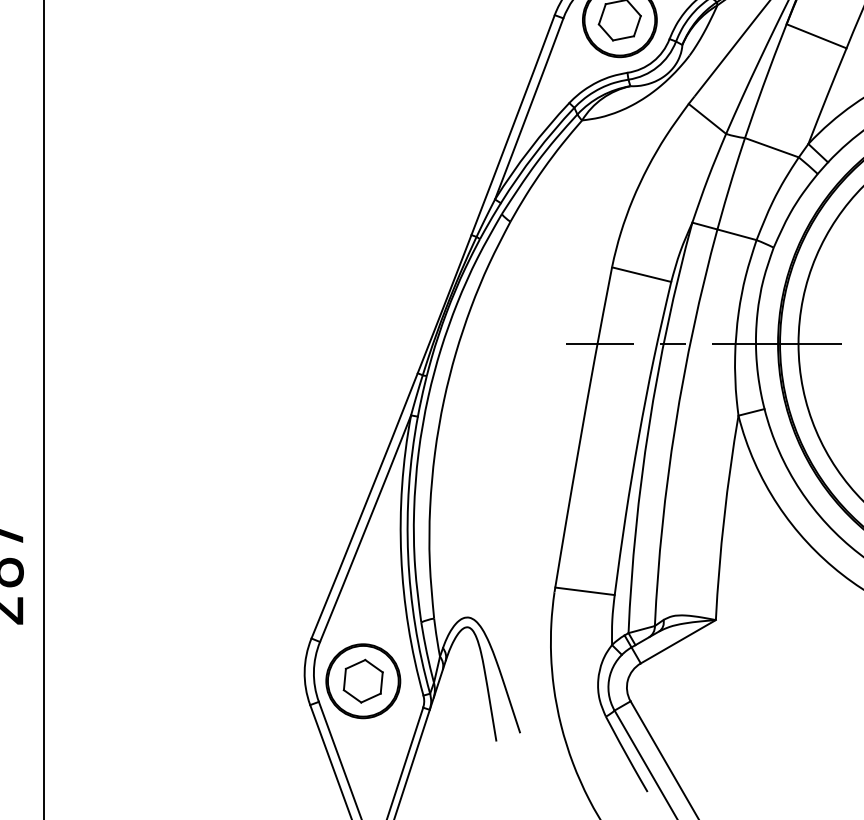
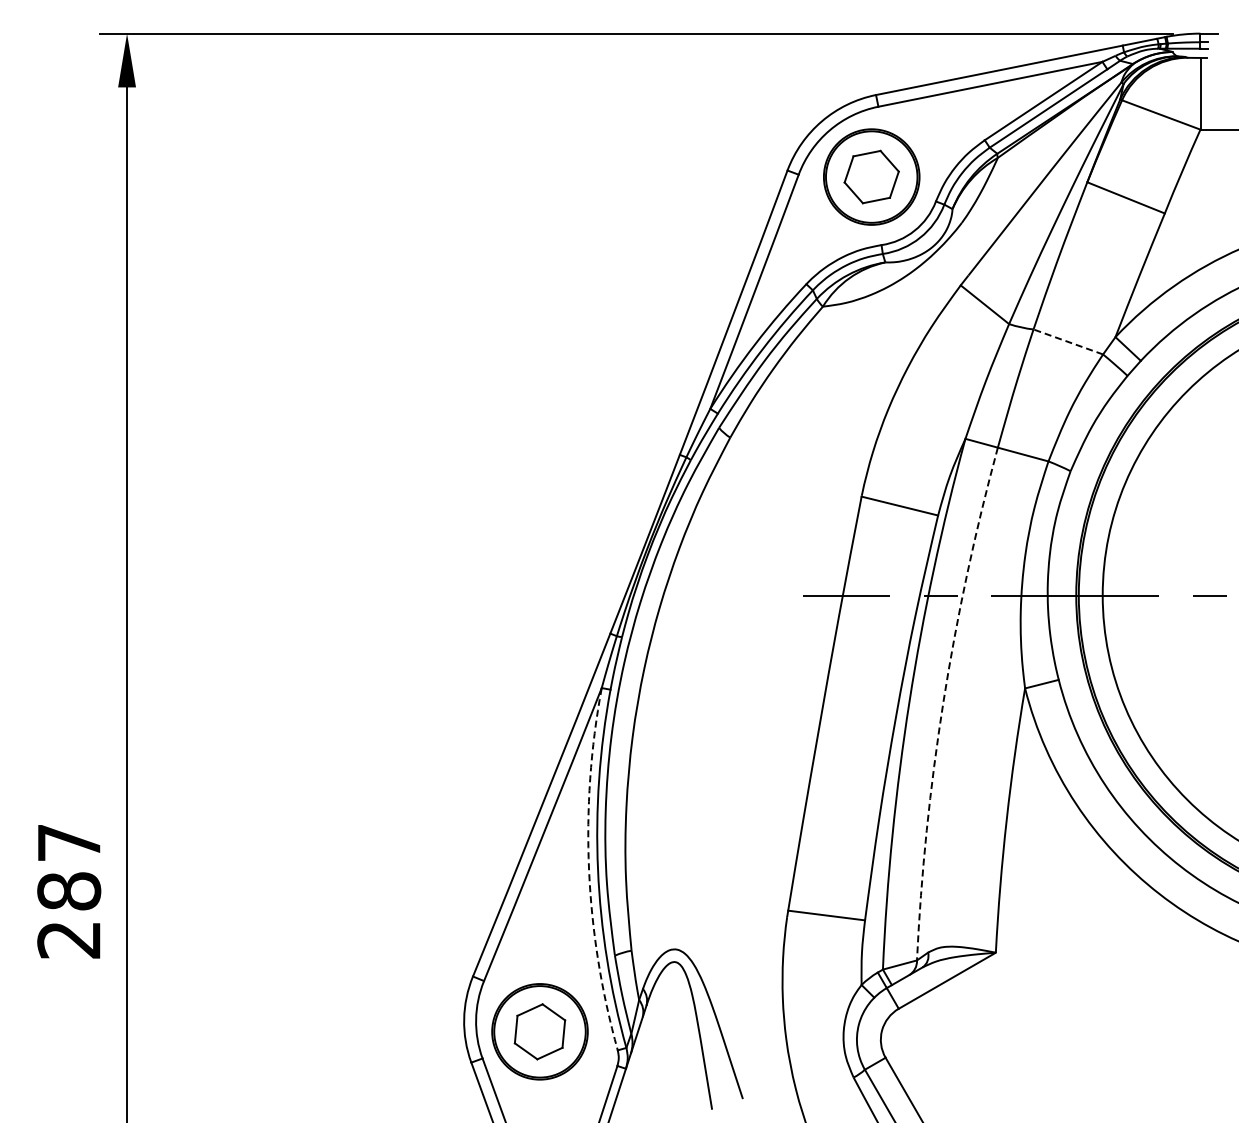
line: (772, 147) -> (1068, 341), solid -> dashed
arc: (675, 425) -> (943, 701), solid -> dashed
arc: (401, 556) -> (589, 870), solid -> dashed

